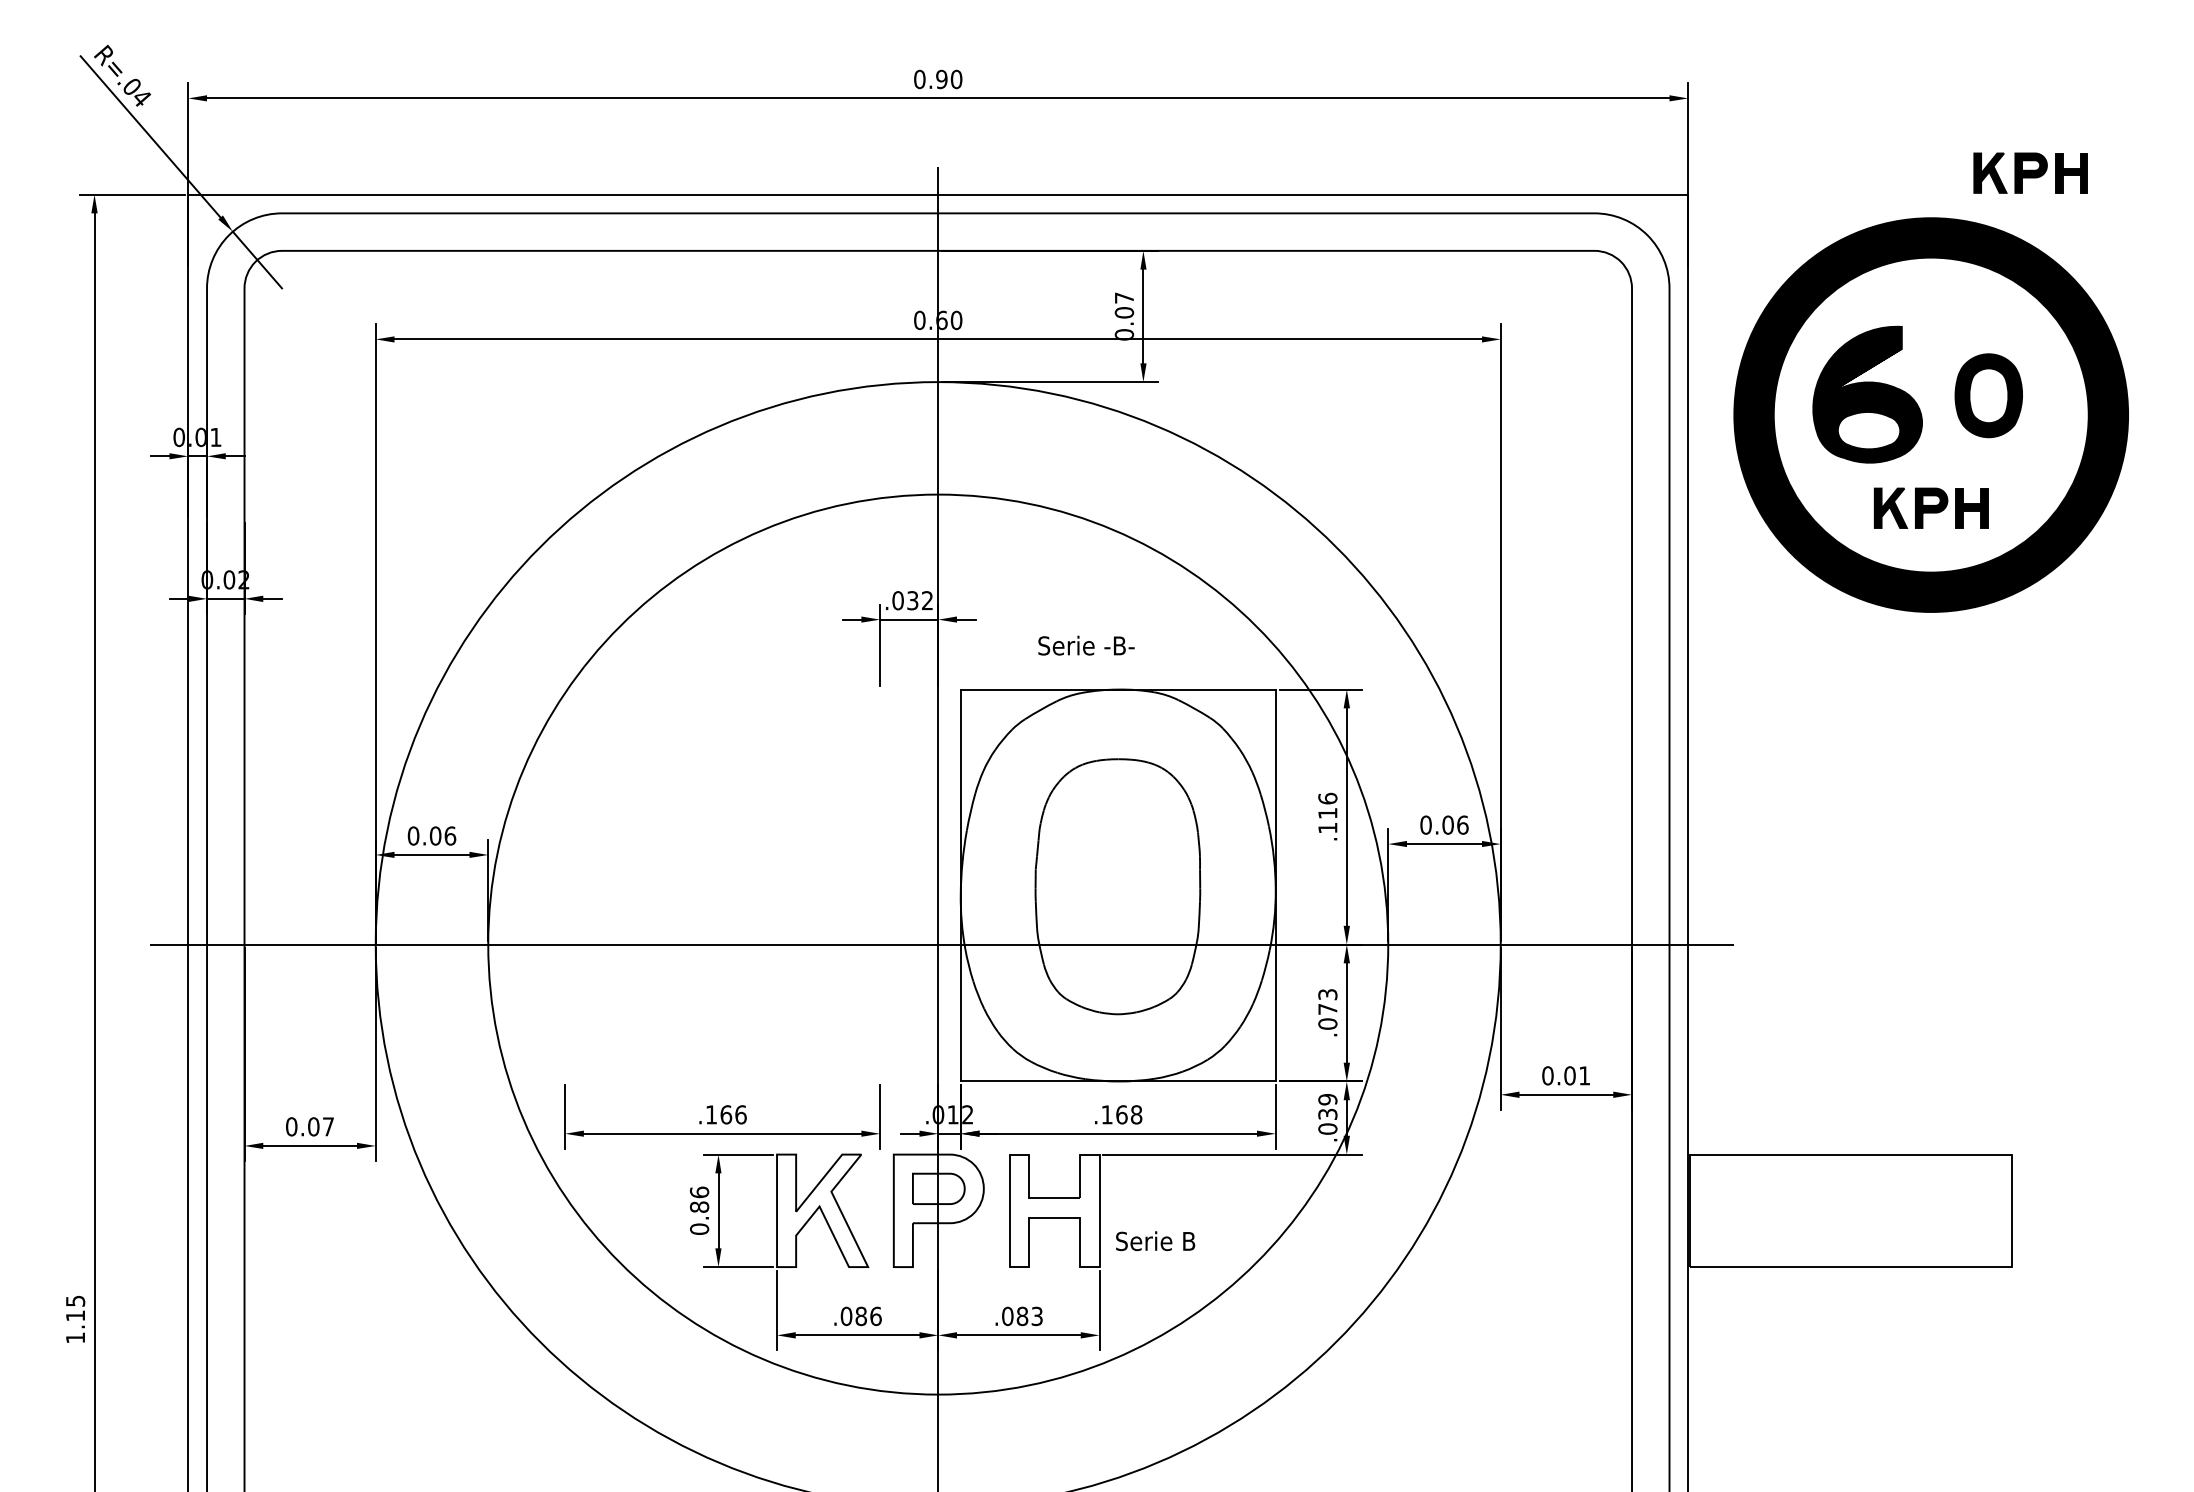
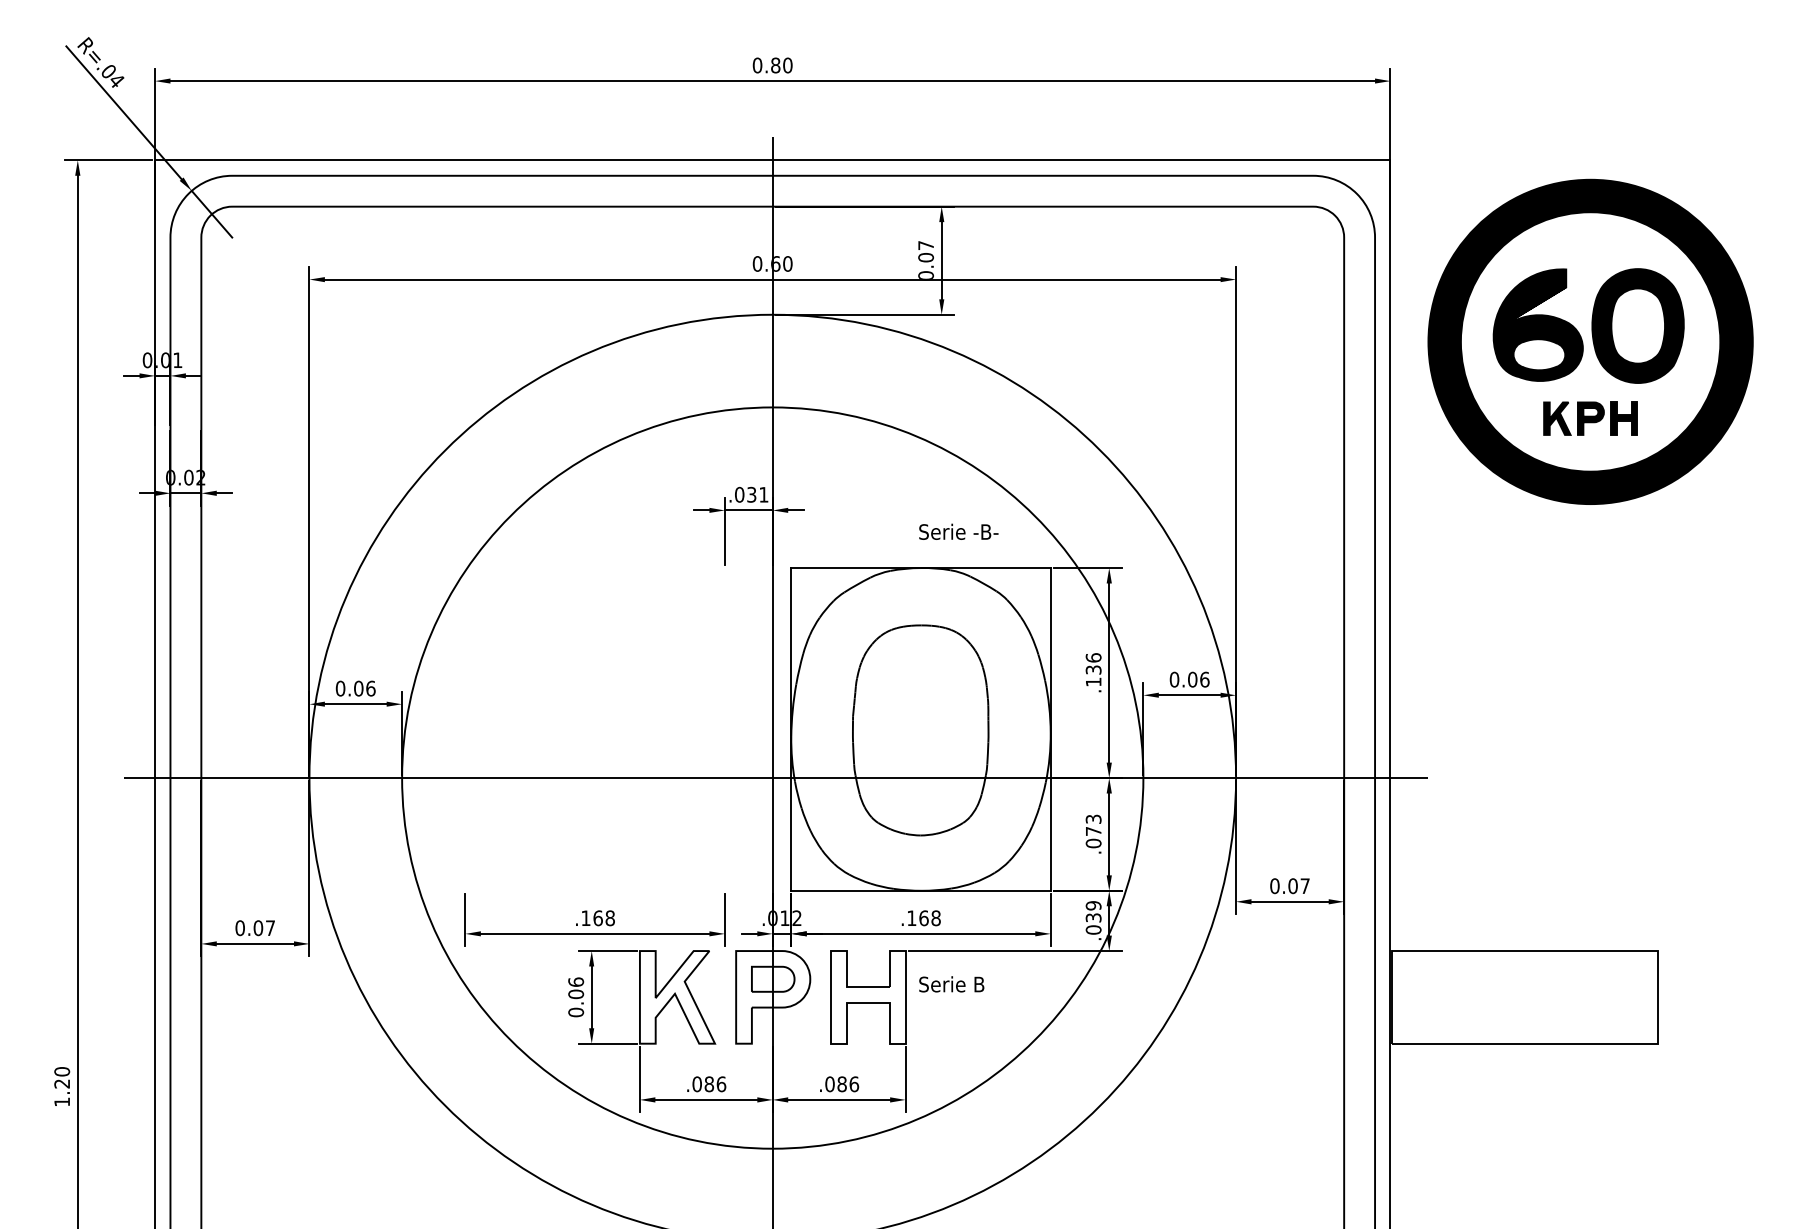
text: (941, 79) -> (775, 65), 0.90 -> 0.80
part: (2030, 172) -> (1672, 142), removed
part: (1988, 395) -> (1637, 325), size x1.67
text: (927, 600) -> (763, 494), .032 -> .031
text: (1086, 645) -> (958, 531), moved
text: (1327, 812) -> (1093, 669), .116 -> .136
text: (1583, 1075) -> (1304, 885), 0.01 -> 0.07
text: (741, 1113) -> (610, 917), .166 -> .168
text: (698, 1207) -> (575, 994), 0.86 -> 0.06
text: (1155, 1241) -> (951, 984), moved
text: (75, 1308) -> (62, 1077), 1.15 -> 1.20
text: (1037, 1316) -> (854, 1084), .083 -> .086

